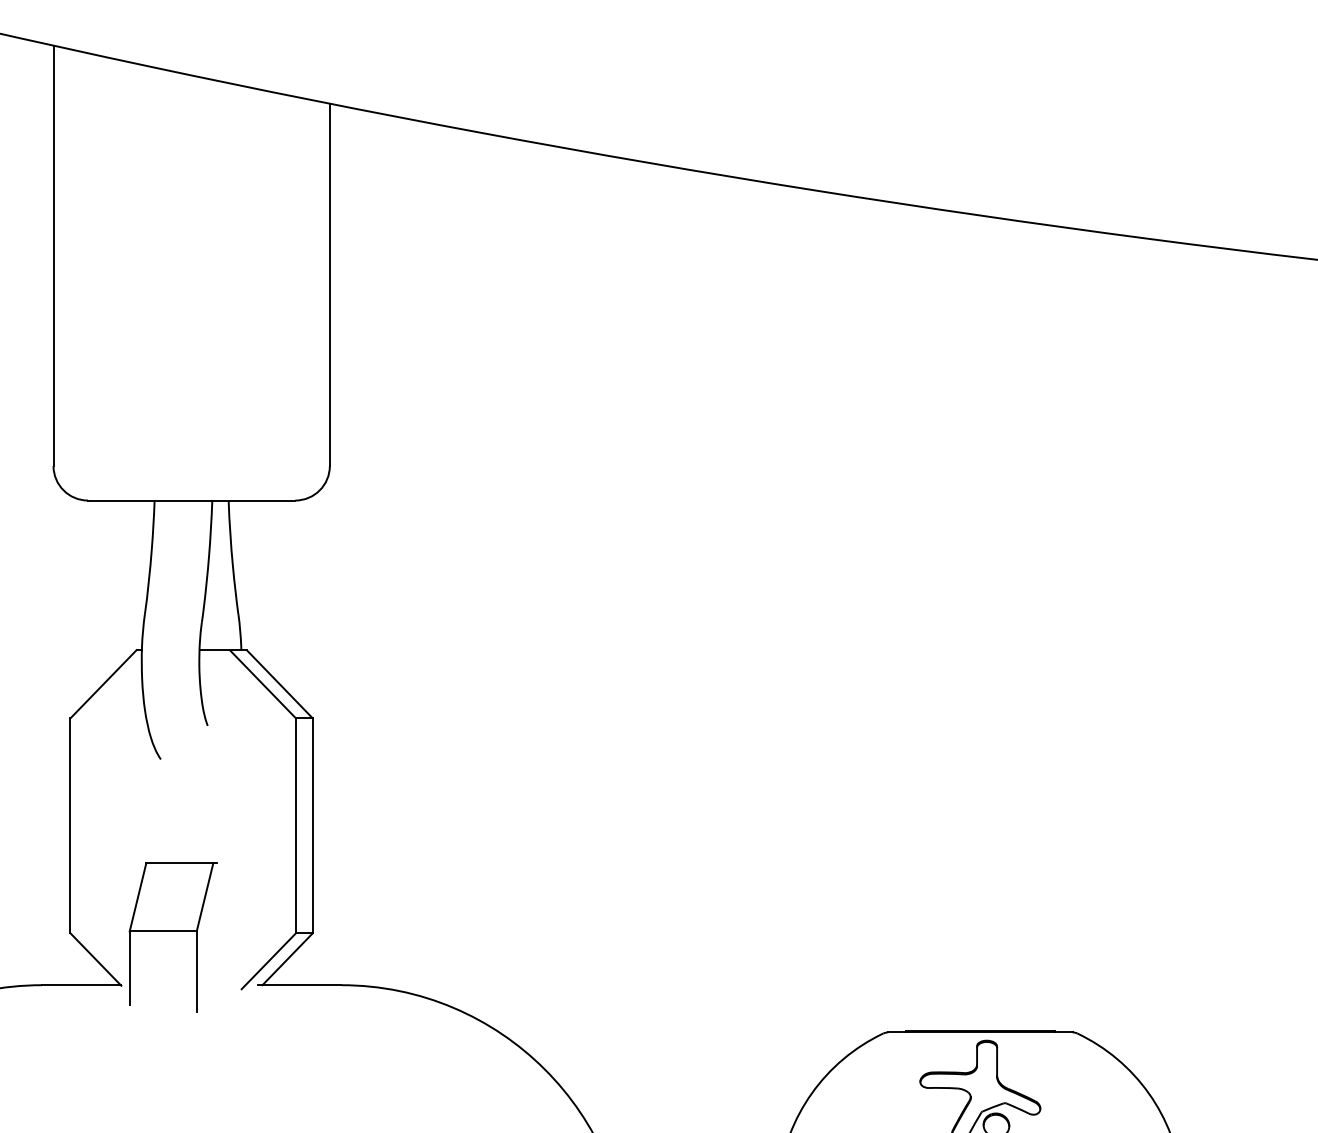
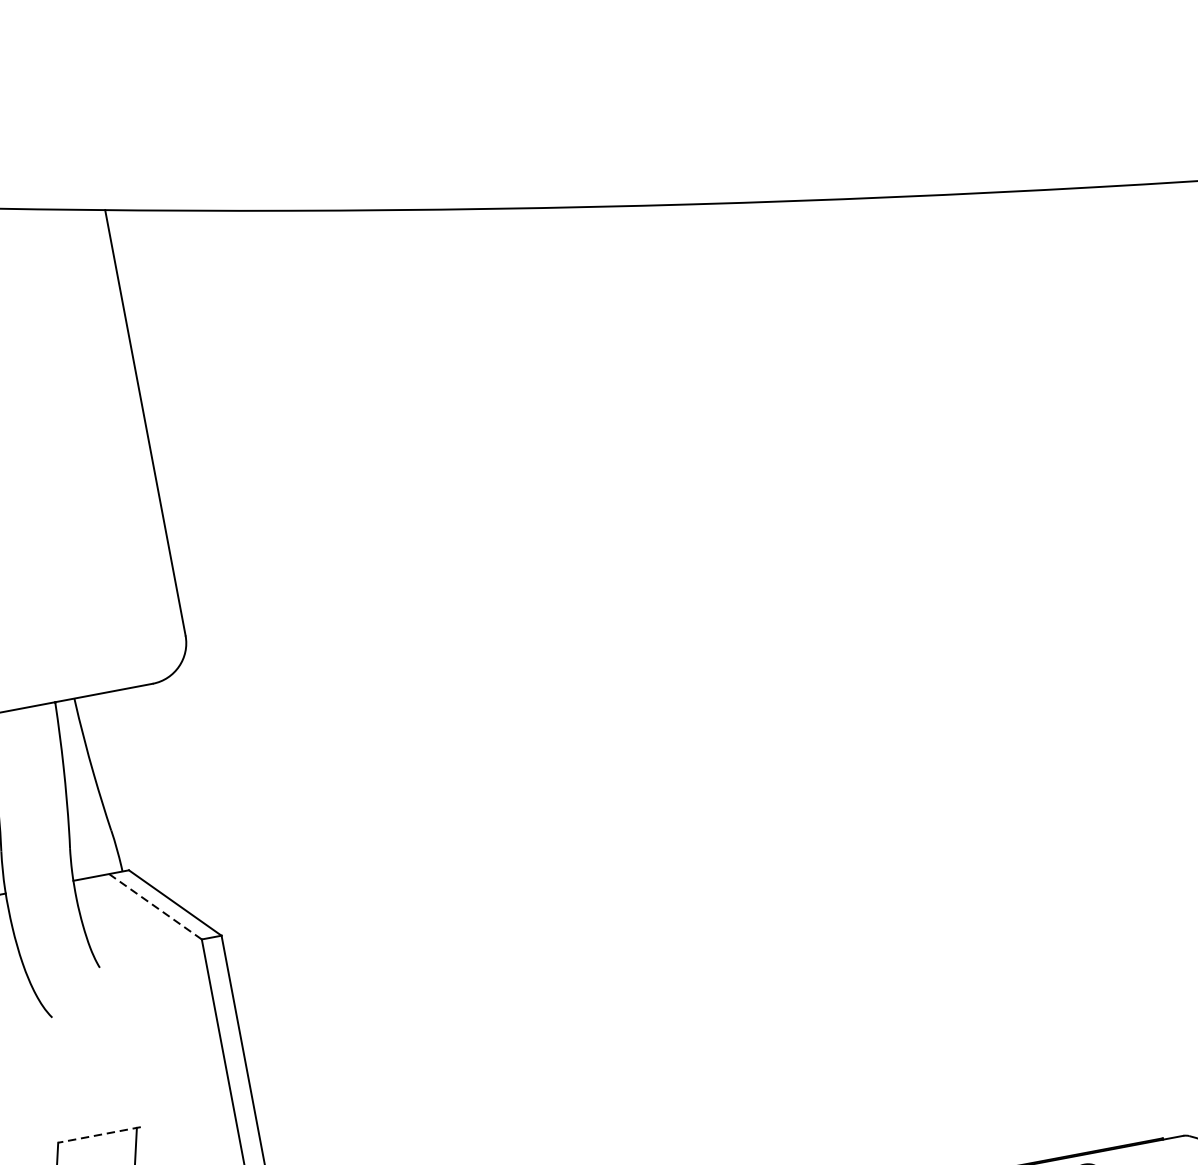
line: (262, 683) -> (154, 905), solid -> dashed
line: (181, 863) -> (99, 1135), solid -> dashed

